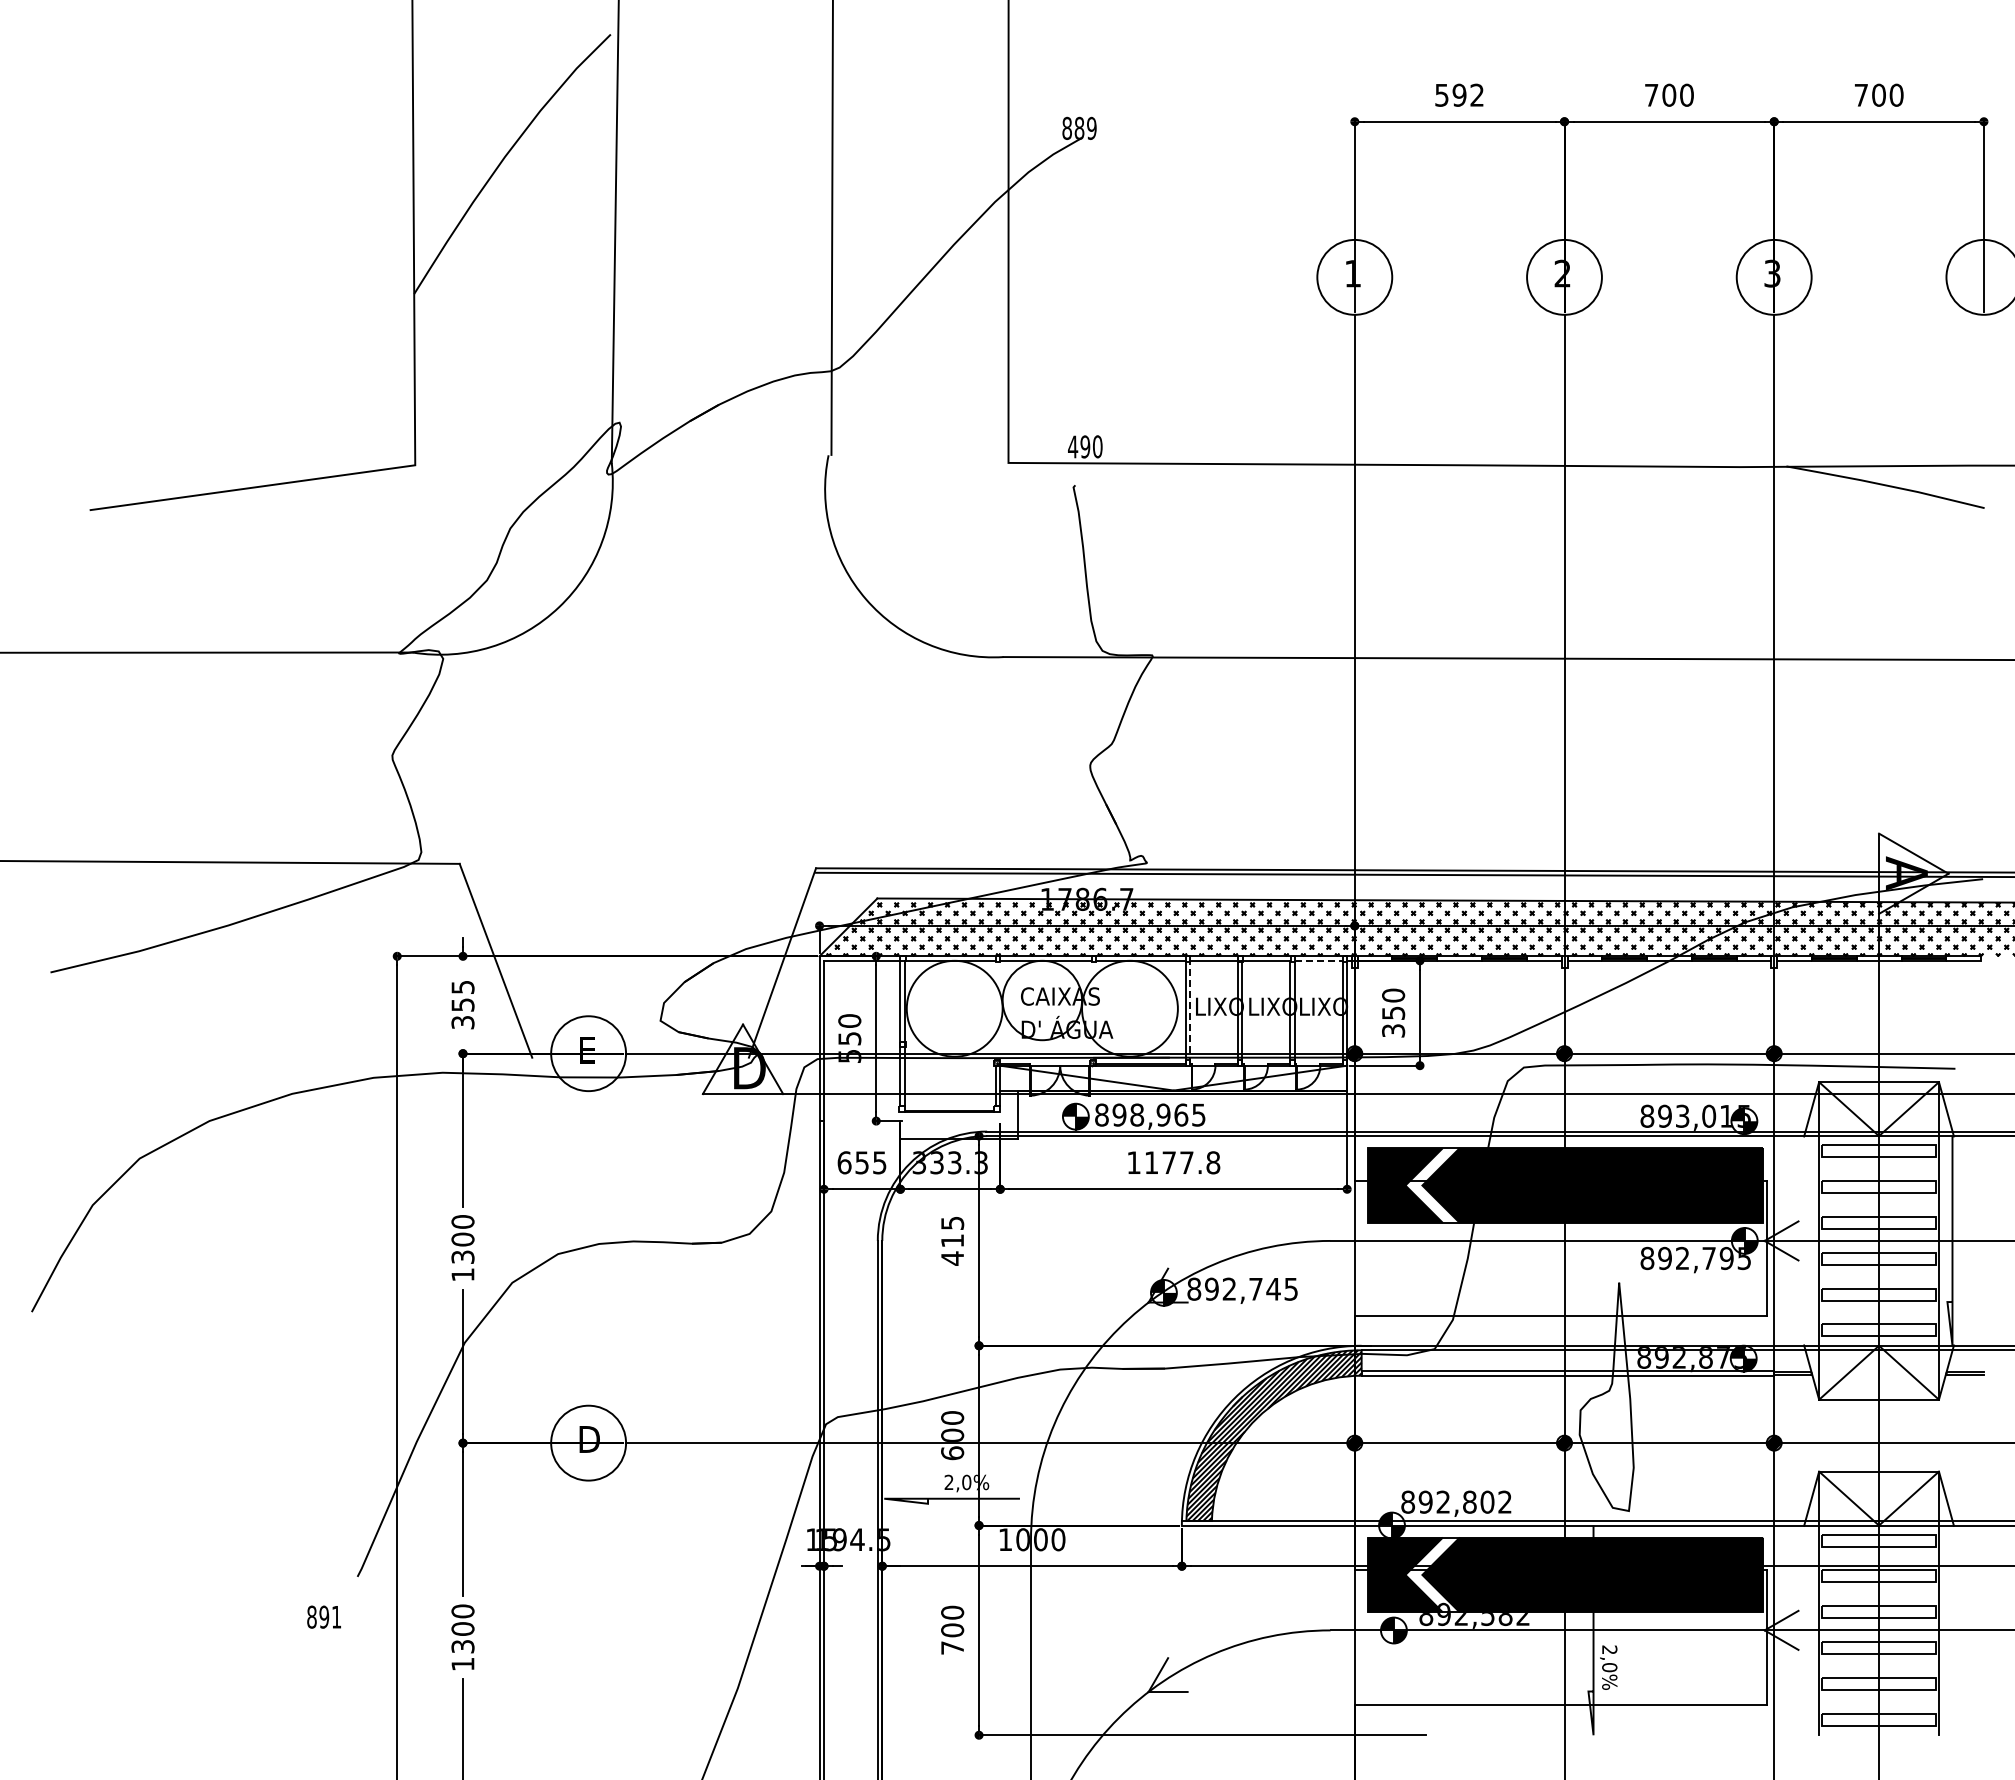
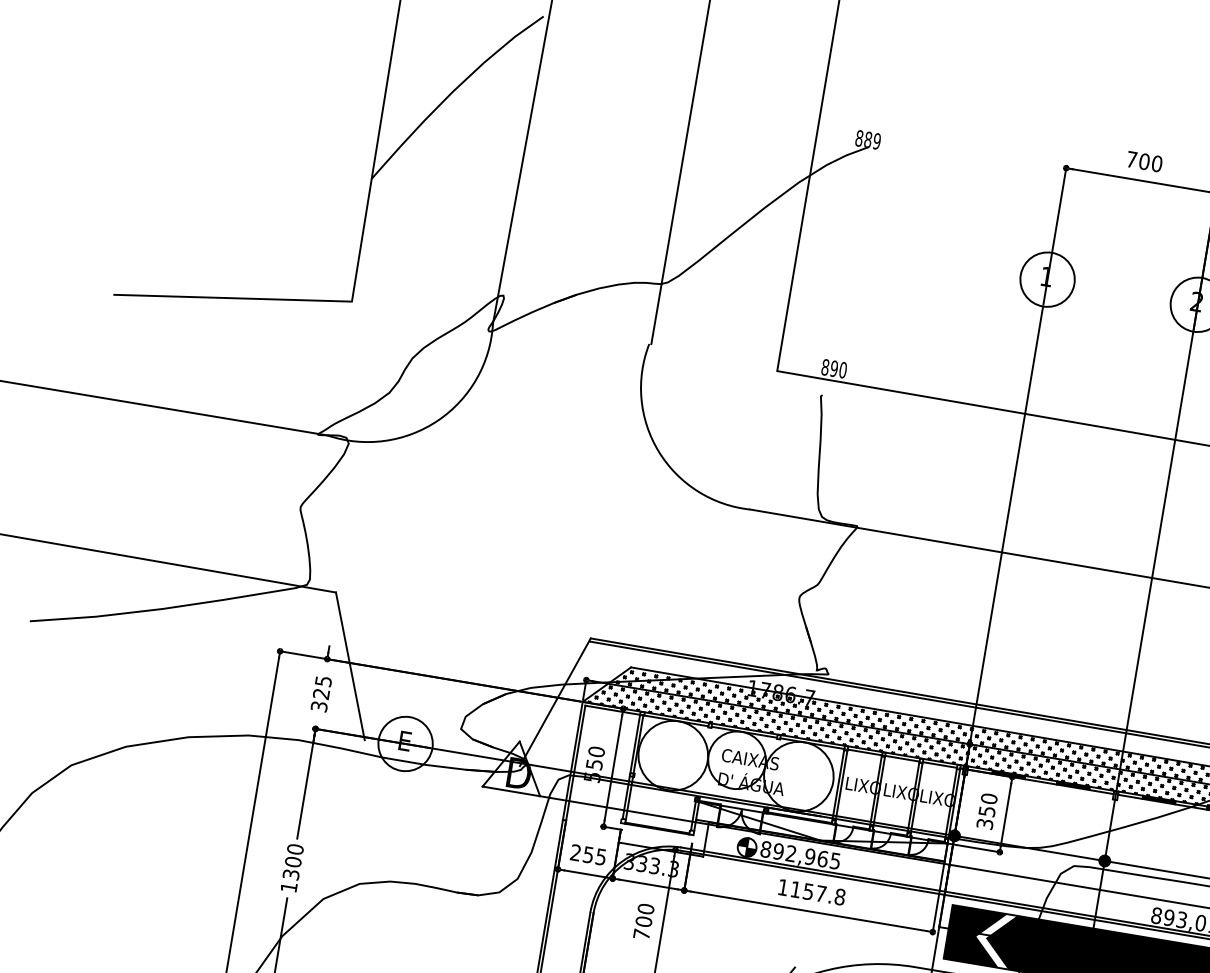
text: (1459, 94) -> (1144, 161), 592 -> 700
text: (1073, 446) -> (825, 367), 490 -> 890
line: (1318, 960) -> (939, 764), dashed -> solid
text: (462, 1004) -> (321, 693), 355 -> 325
line: (1190, 1012) -> (841, 786), dashed -> solid
text: (1137, 1114) -> (791, 853), 898,965 -> 892,965
text: (844, 1162) -> (575, 852), 655 -> 255
text: (1168, 1162) -> (808, 891), 1177.8 -> 1157.8
text: (952, 1240) -> (643, 921), 415 -> 700

